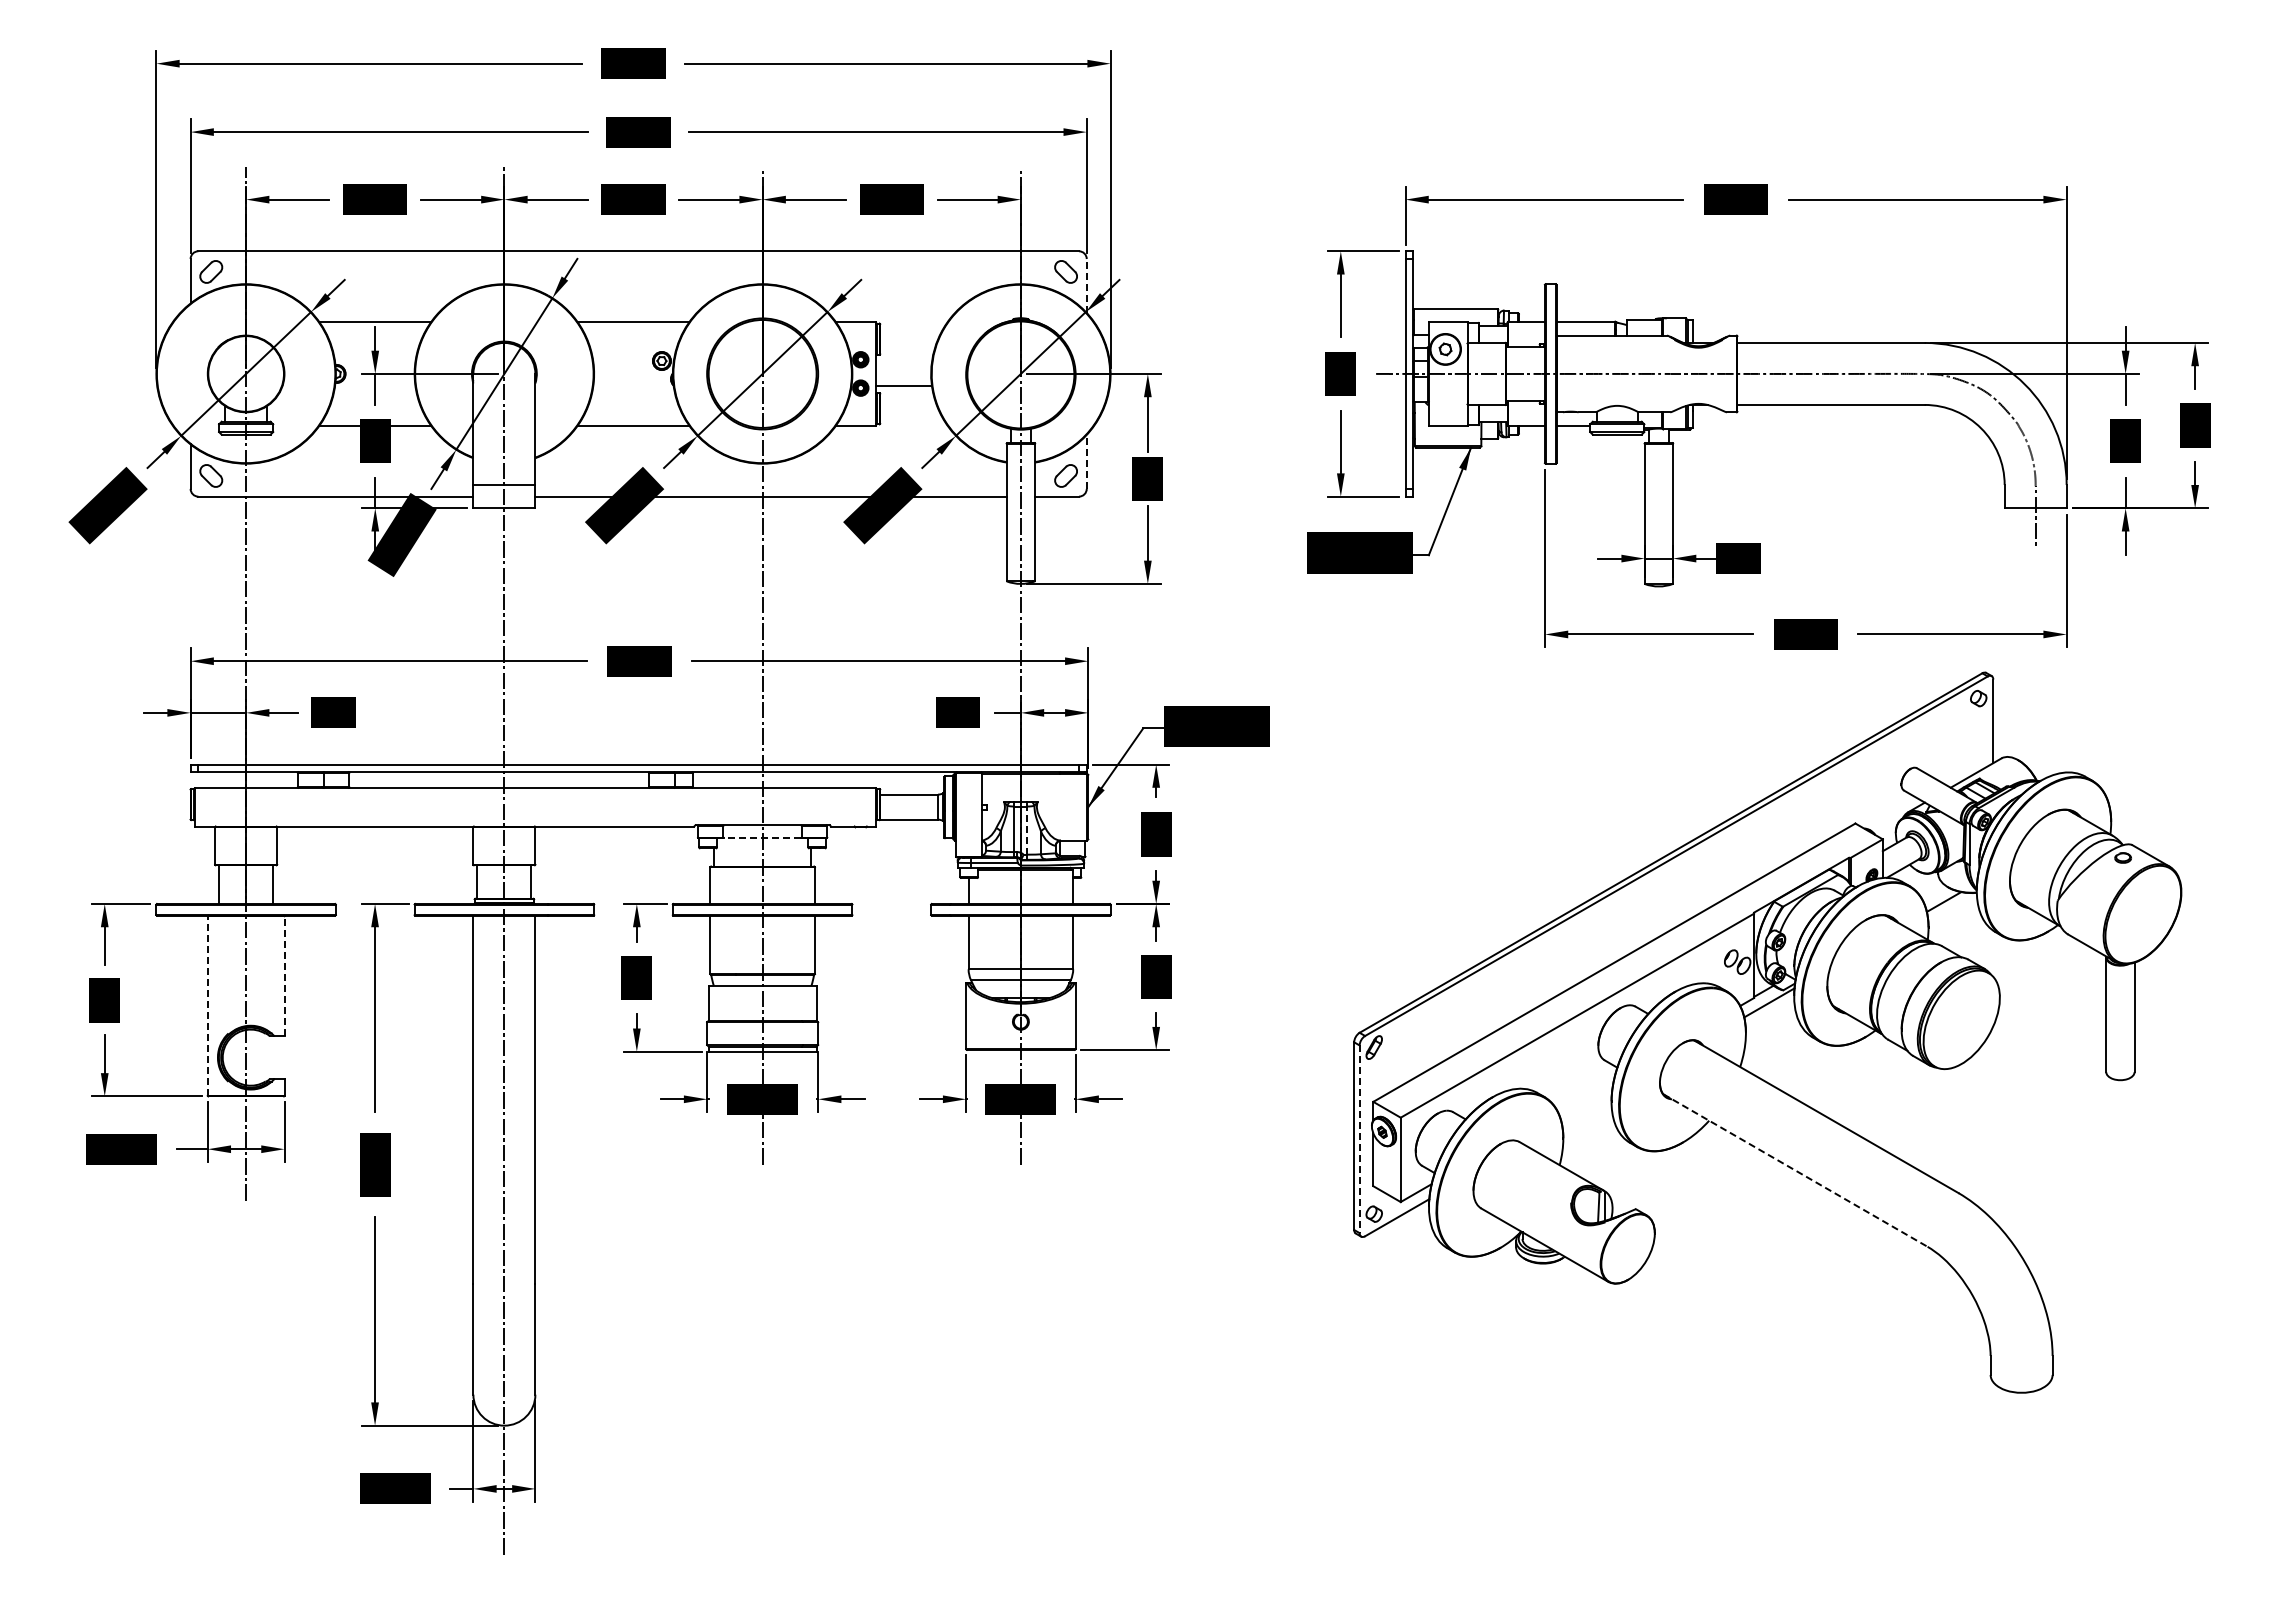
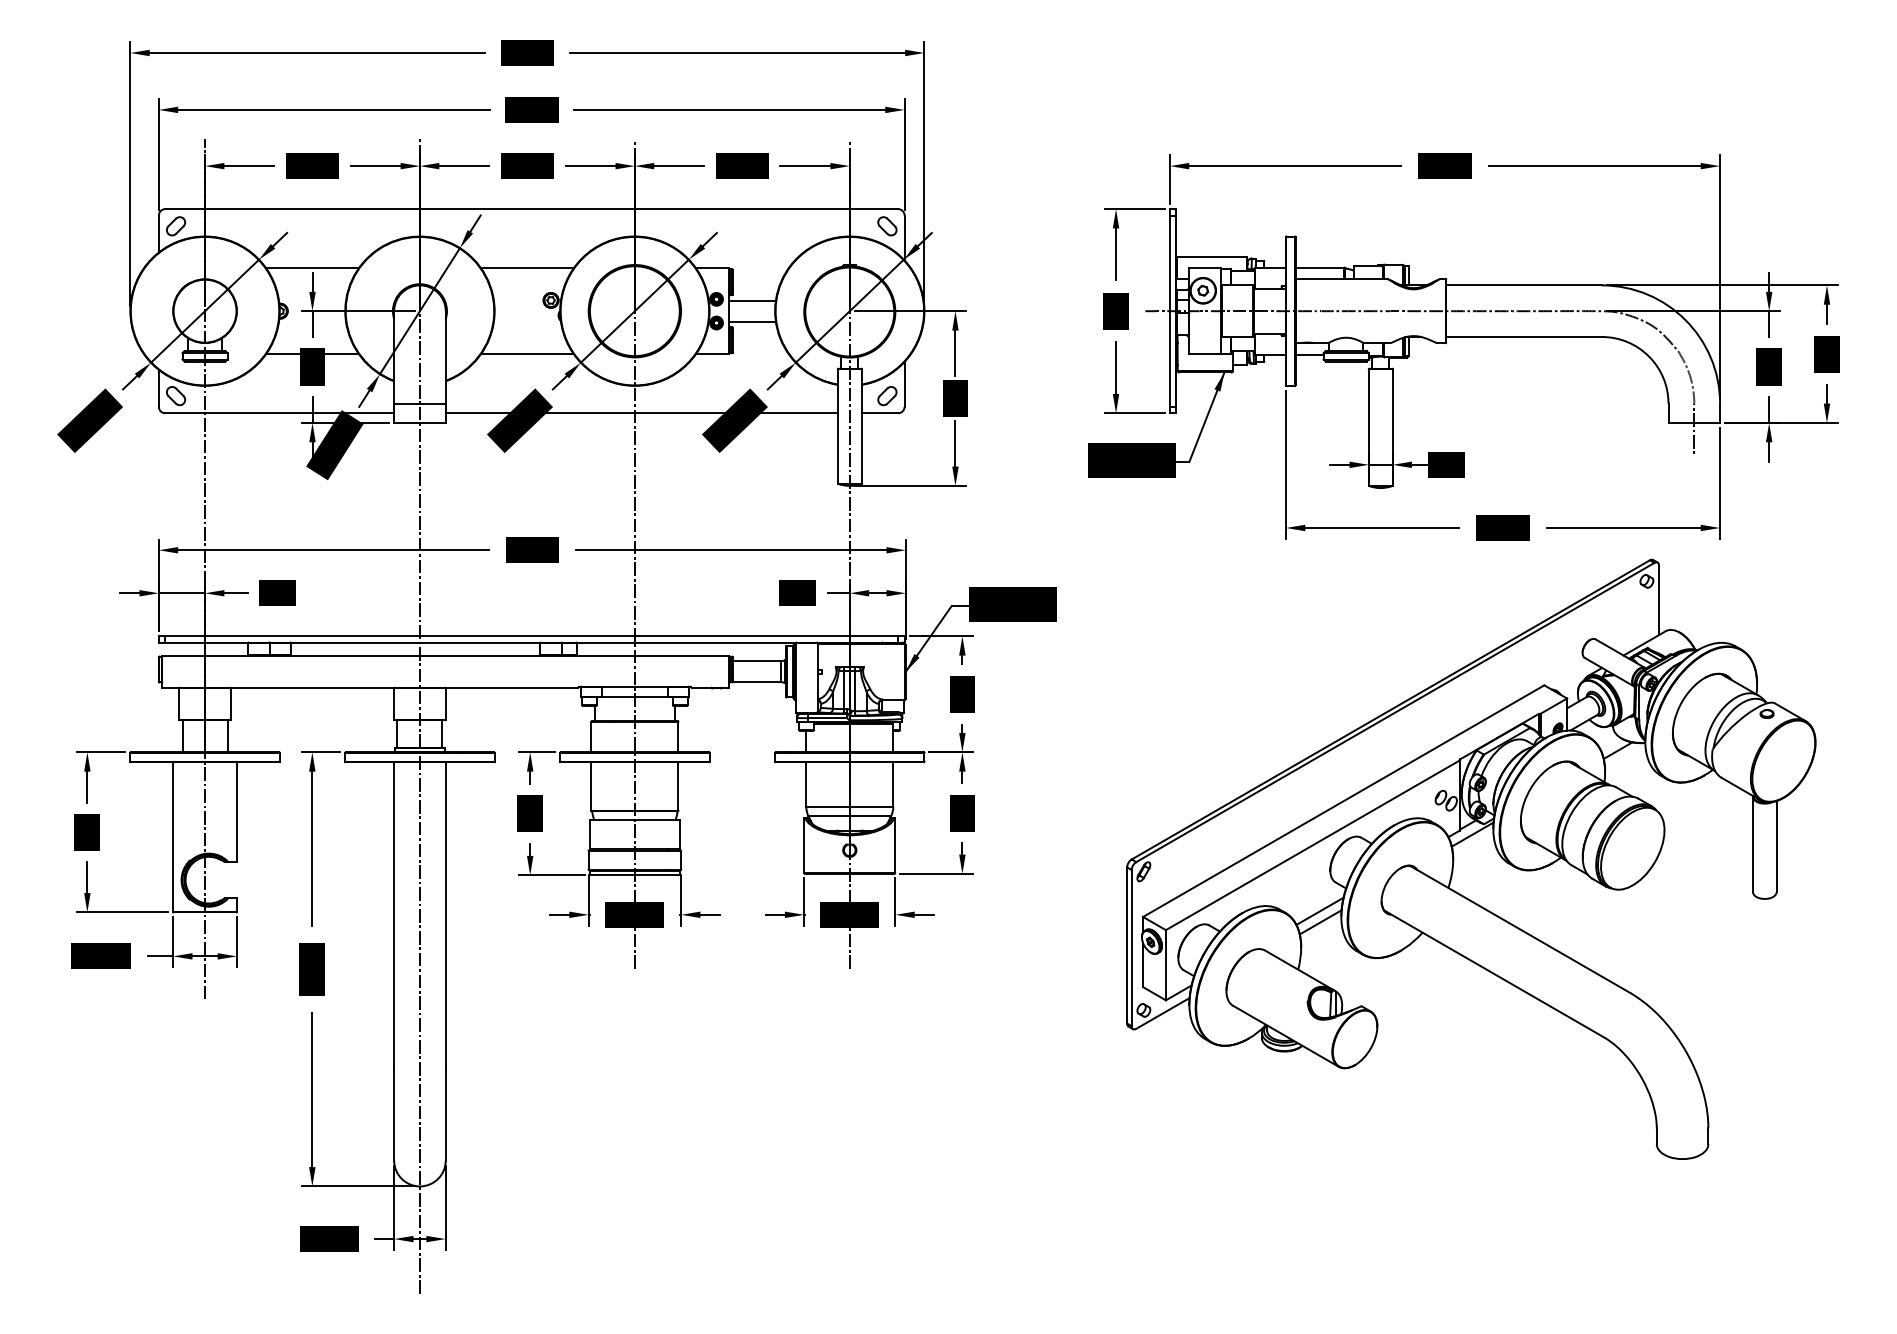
line: (1086, 286) -> (904, 238), dashed -> solid
line: (904, 361) -> (752, 300), added
line: (1086, 461) -> (904, 384), dashed -> solid
line: (1027, 830) -> (855, 691), dashed -> solid
line: (762, 838) -> (634, 697), dashed -> solid
line: (284, 976) -> (236, 812), dashed -> solid
line: (207, 1006) -> (172, 837), dashed -> solid
line: (1585, 1094) -> (1319, 910), added
line: (1586, 1107) -> (1320, 921), added
line: (1359, 1139) -> (1131, 948), dashed -> solid
line: (1795, 1170) -> (1494, 974), dashed -> solid

